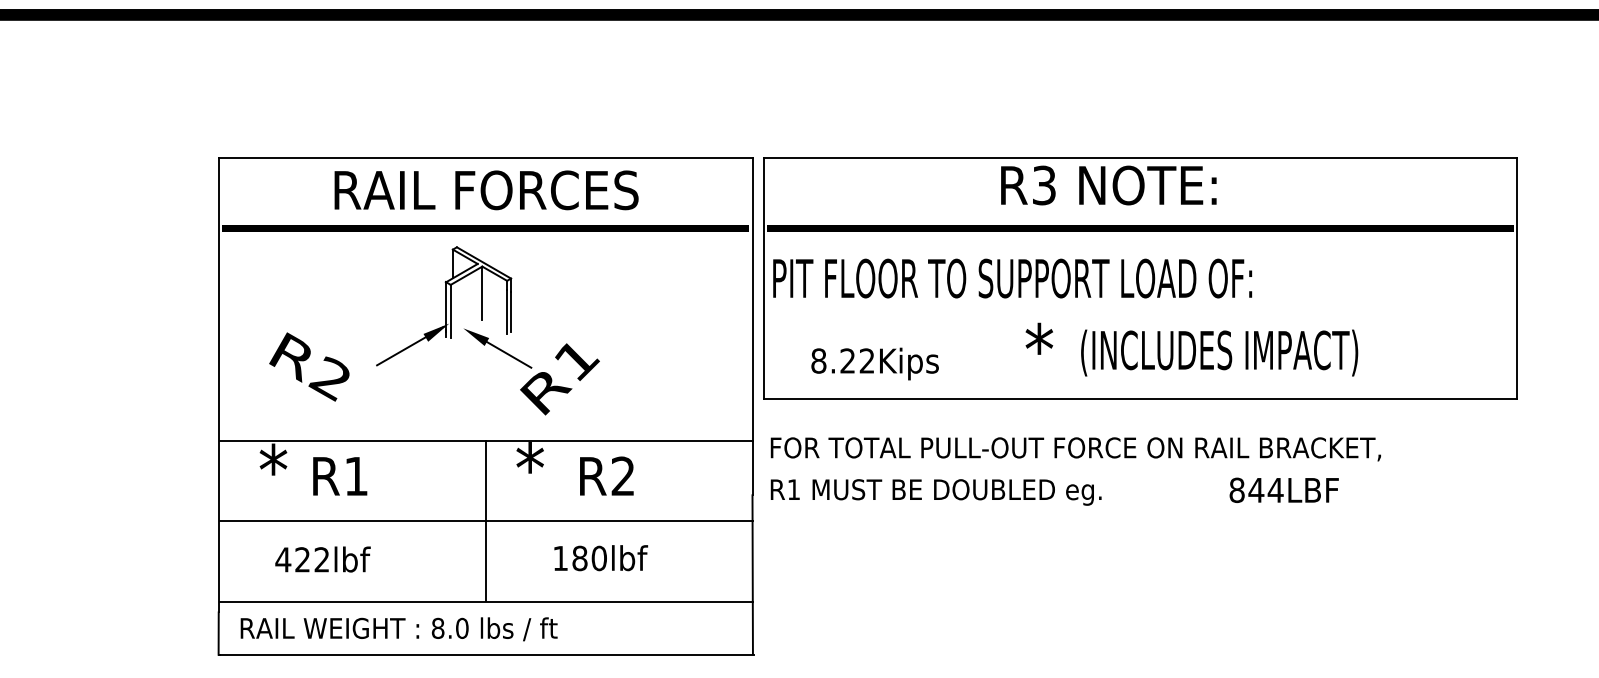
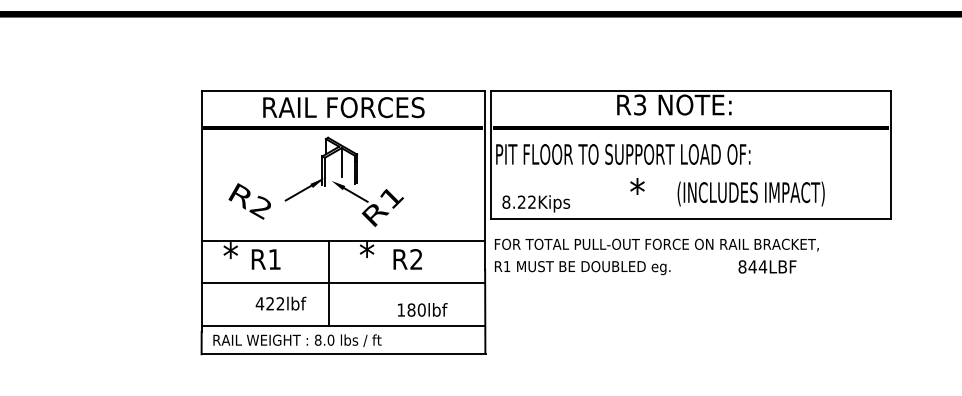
text: (1218, 352) -> (750, 193), moved
text: (875, 363) -> (536, 203), moved
line: (485, 519) -> (328, 282), moved
text: (600, 557) -> (422, 309), moved
text: (321, 559) -> (280, 303), moved

